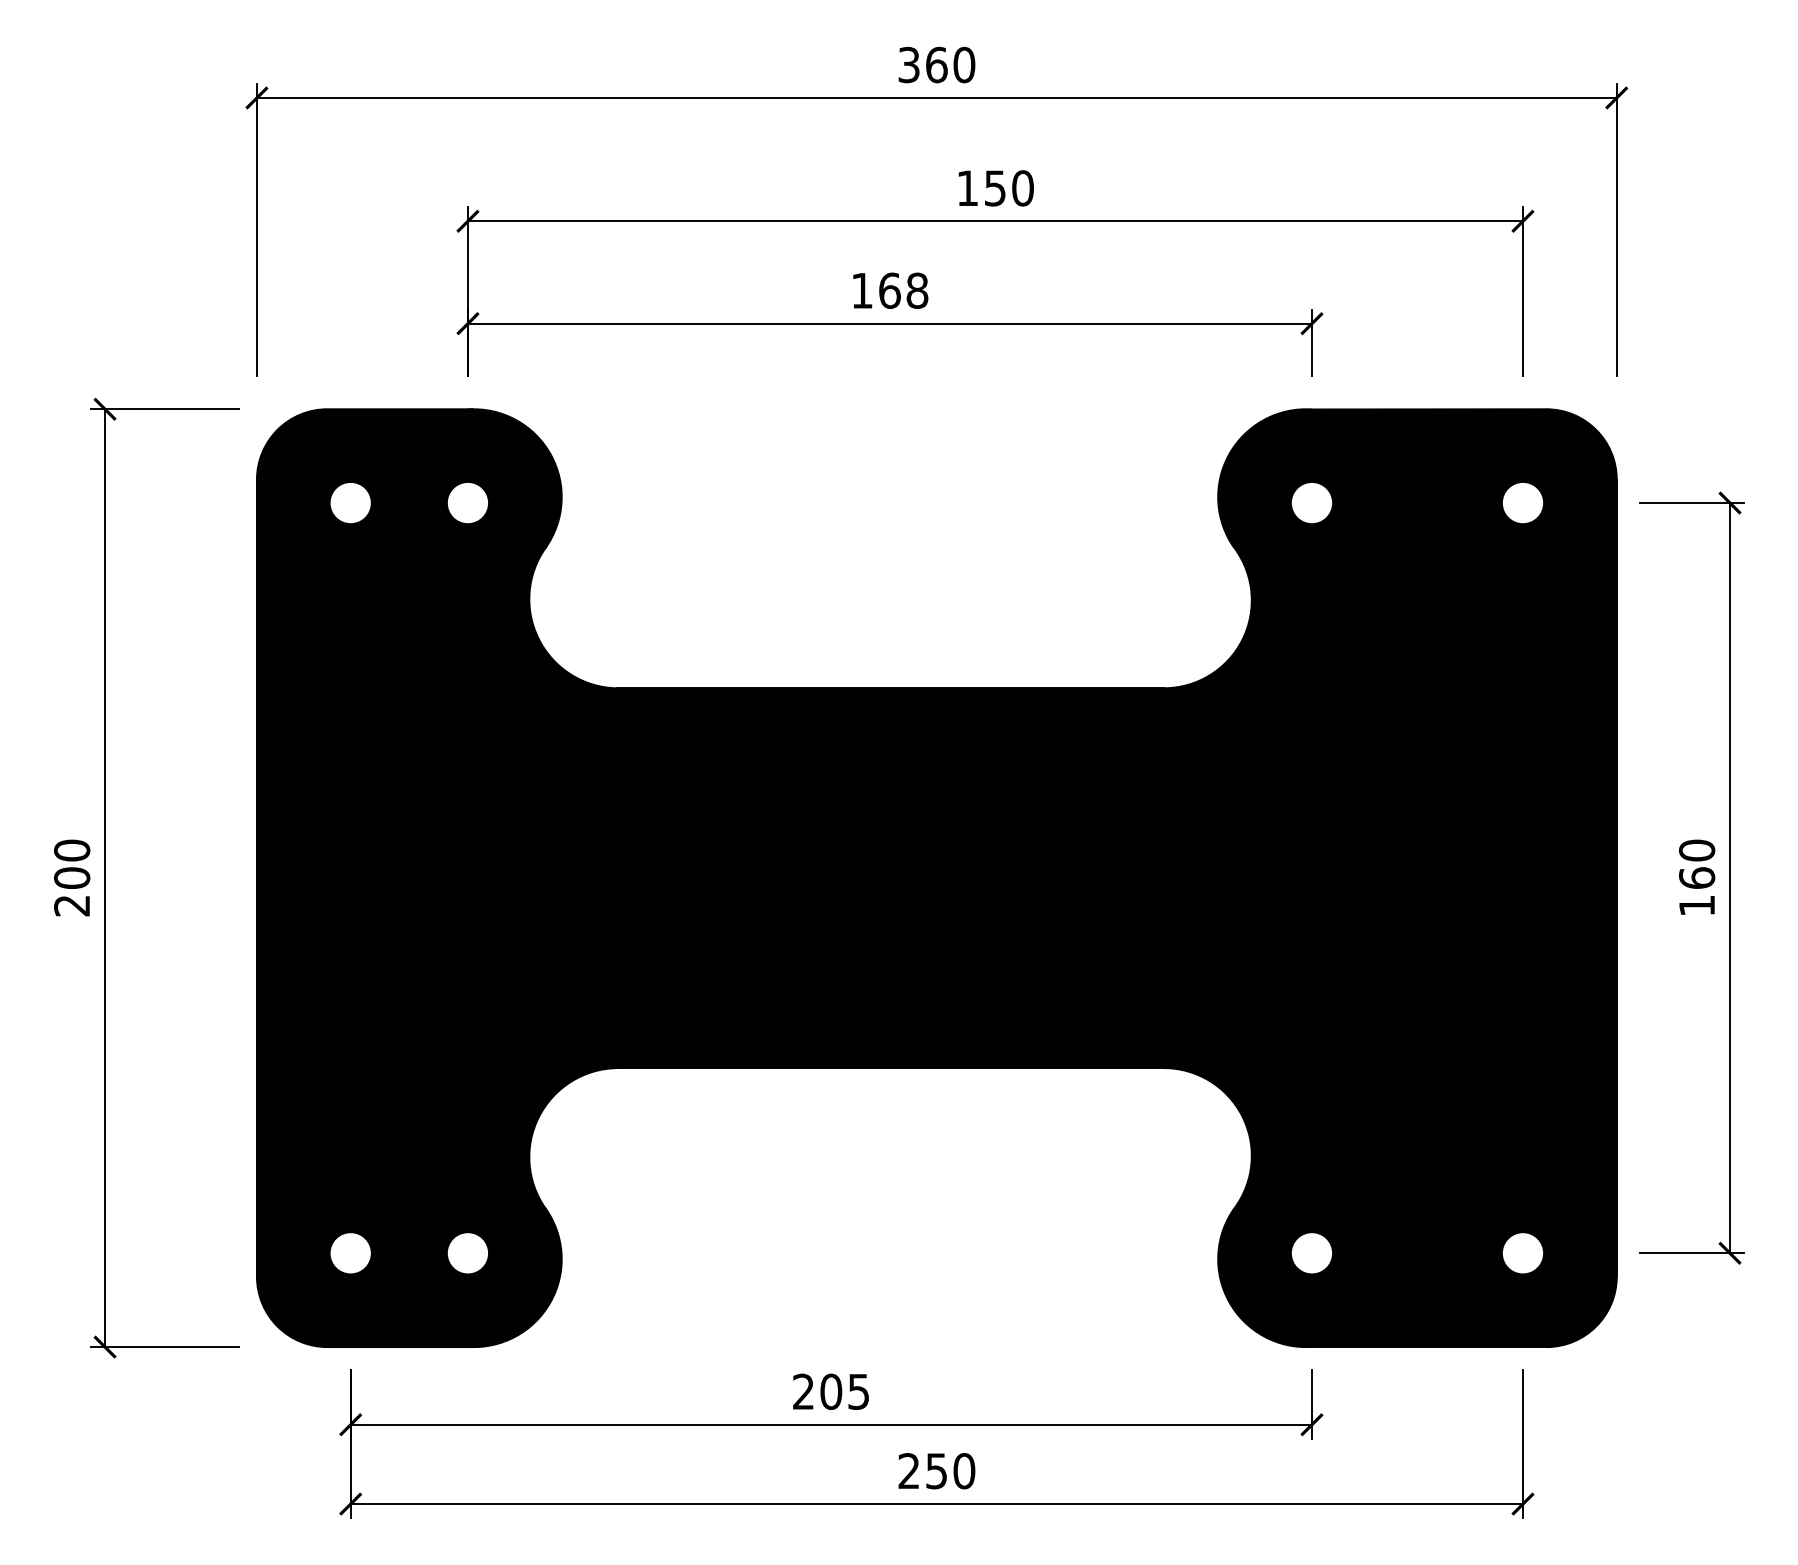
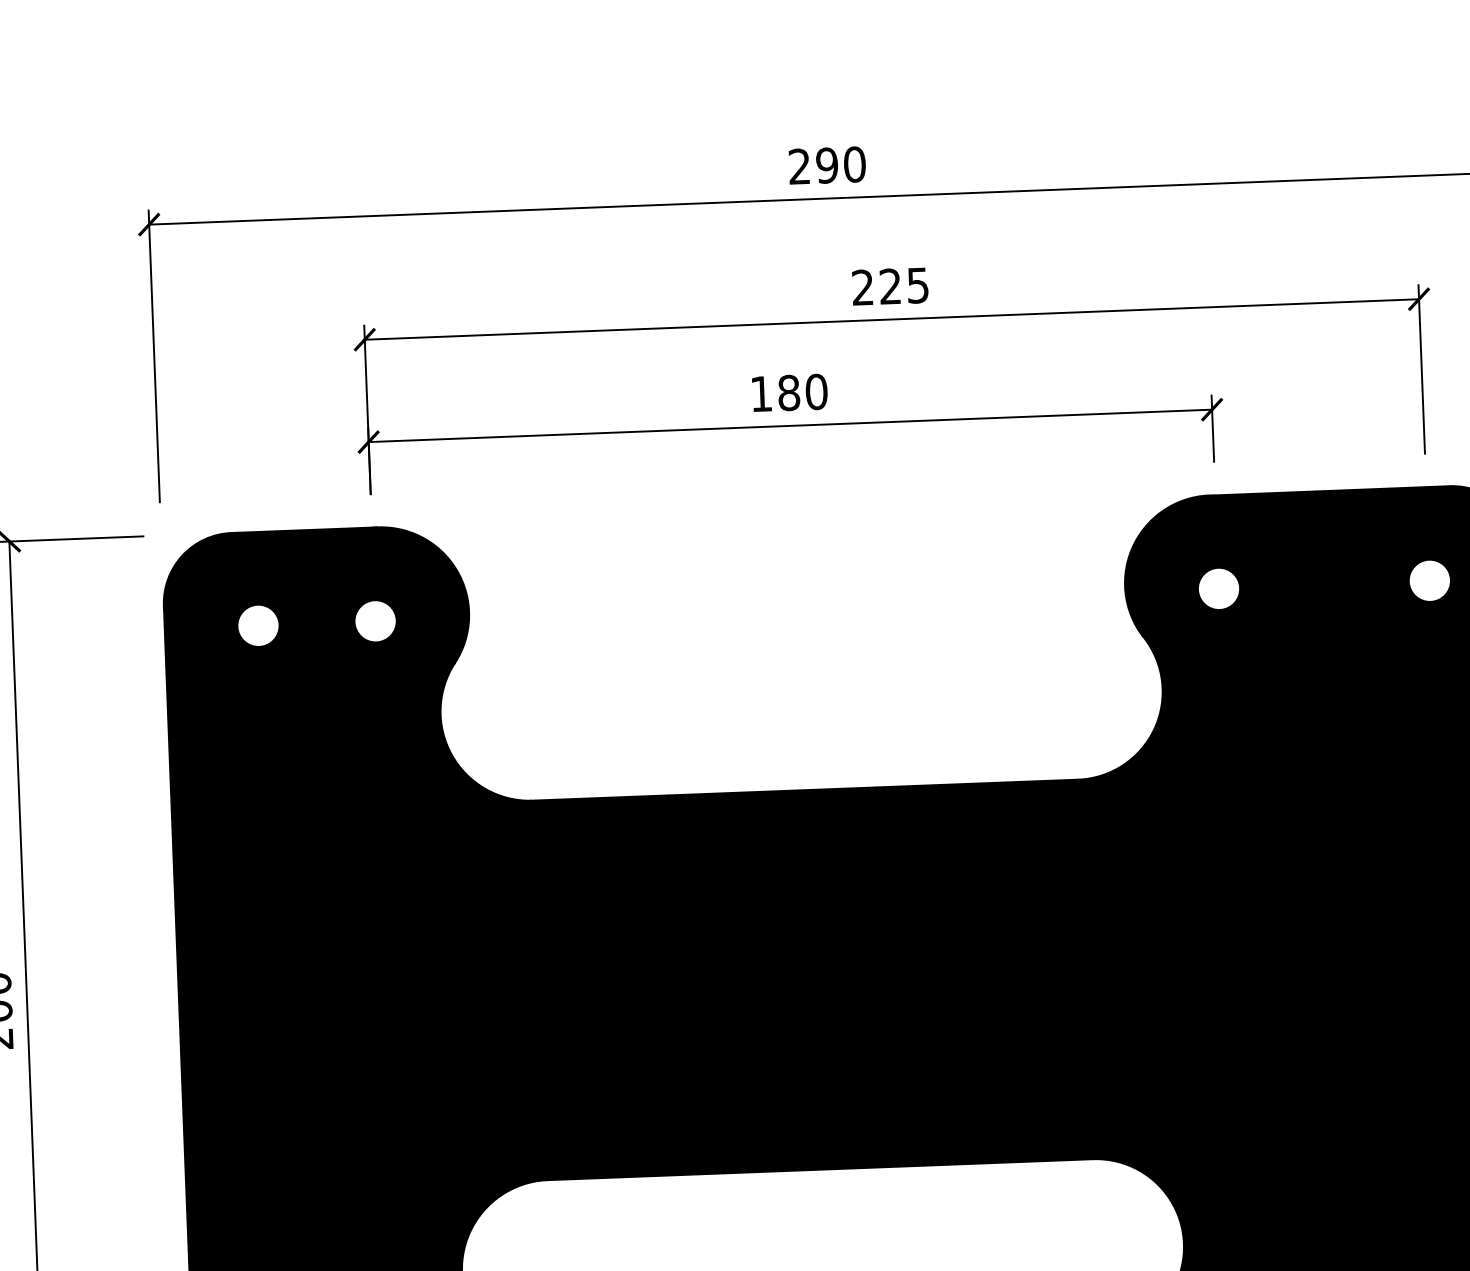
text: (922, 64) -> (812, 165), 360 -> 290
text: (995, 188) -> (890, 286), 150 -> 225
text: (903, 290) -> (802, 392), 168 -> 180

